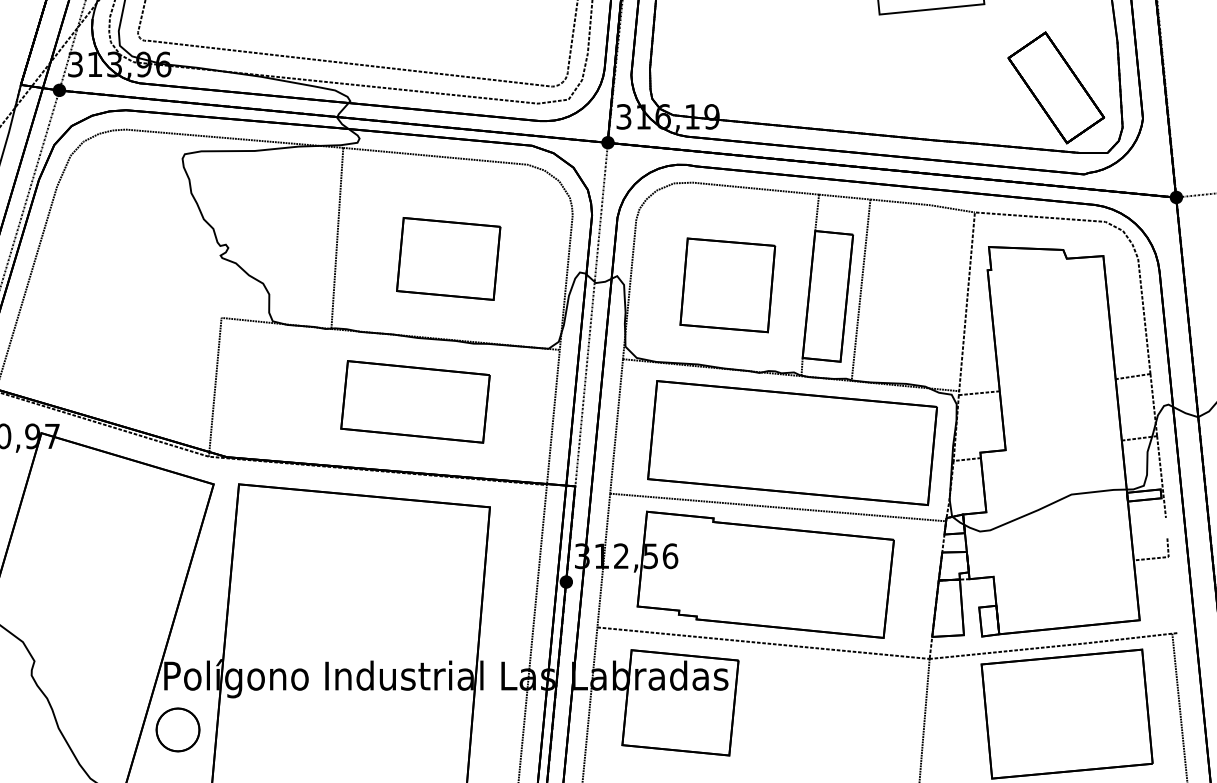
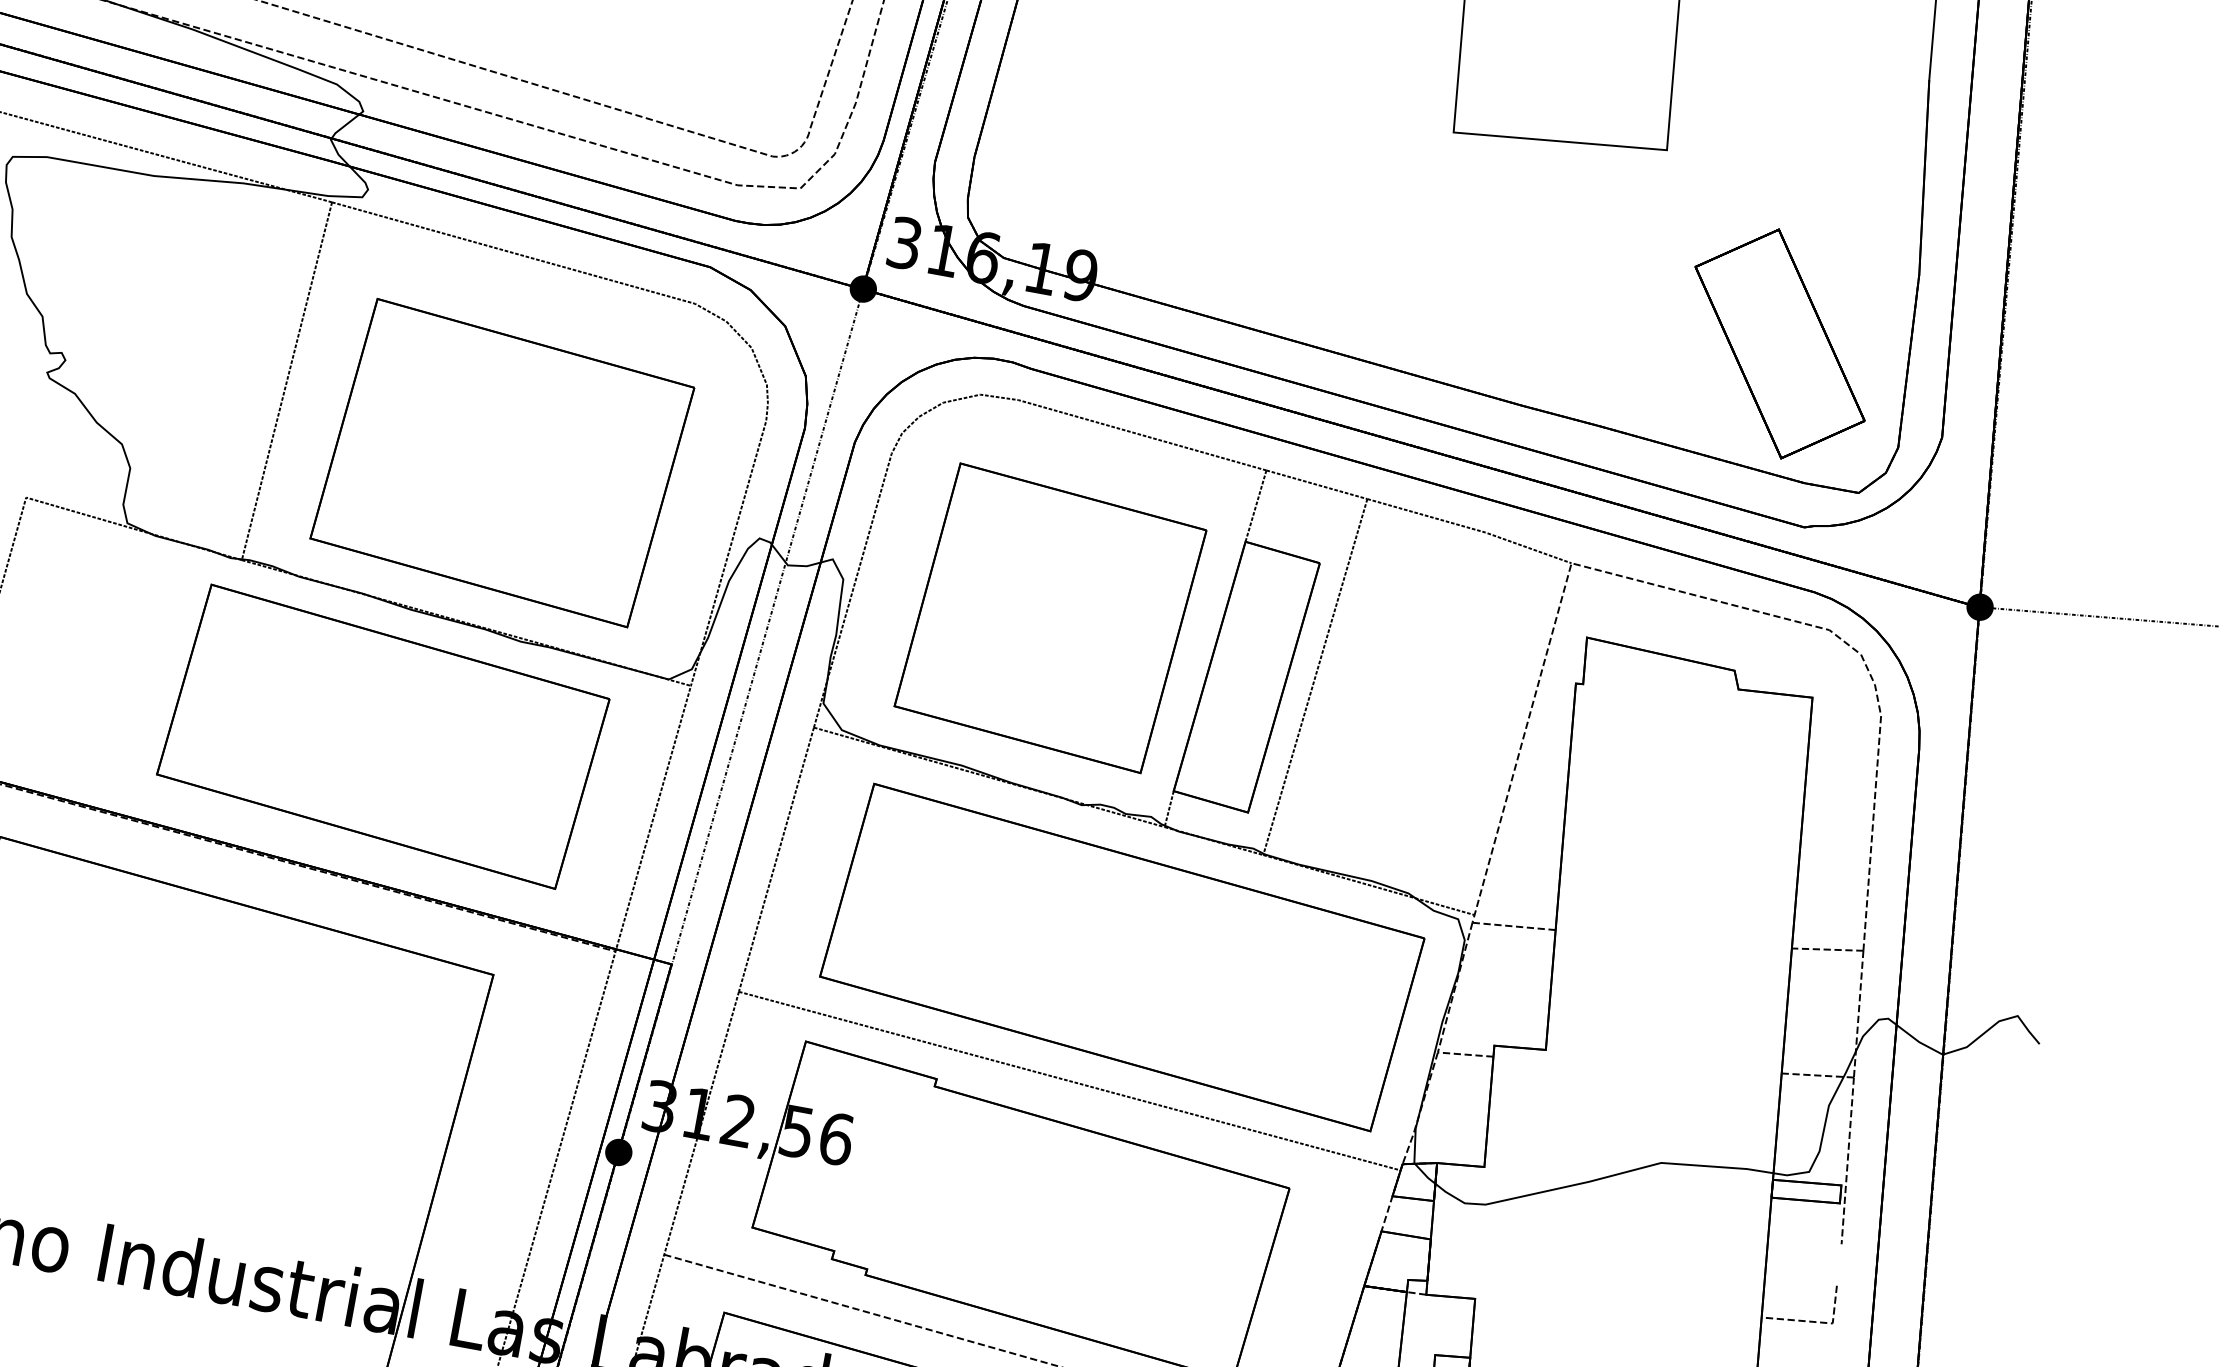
part: (448, 258) -> (501, 462), size x1.67
part: (727, 285) -> (1049, 618), size x1.43
part: (415, 401) -> (383, 735), size x1.43

